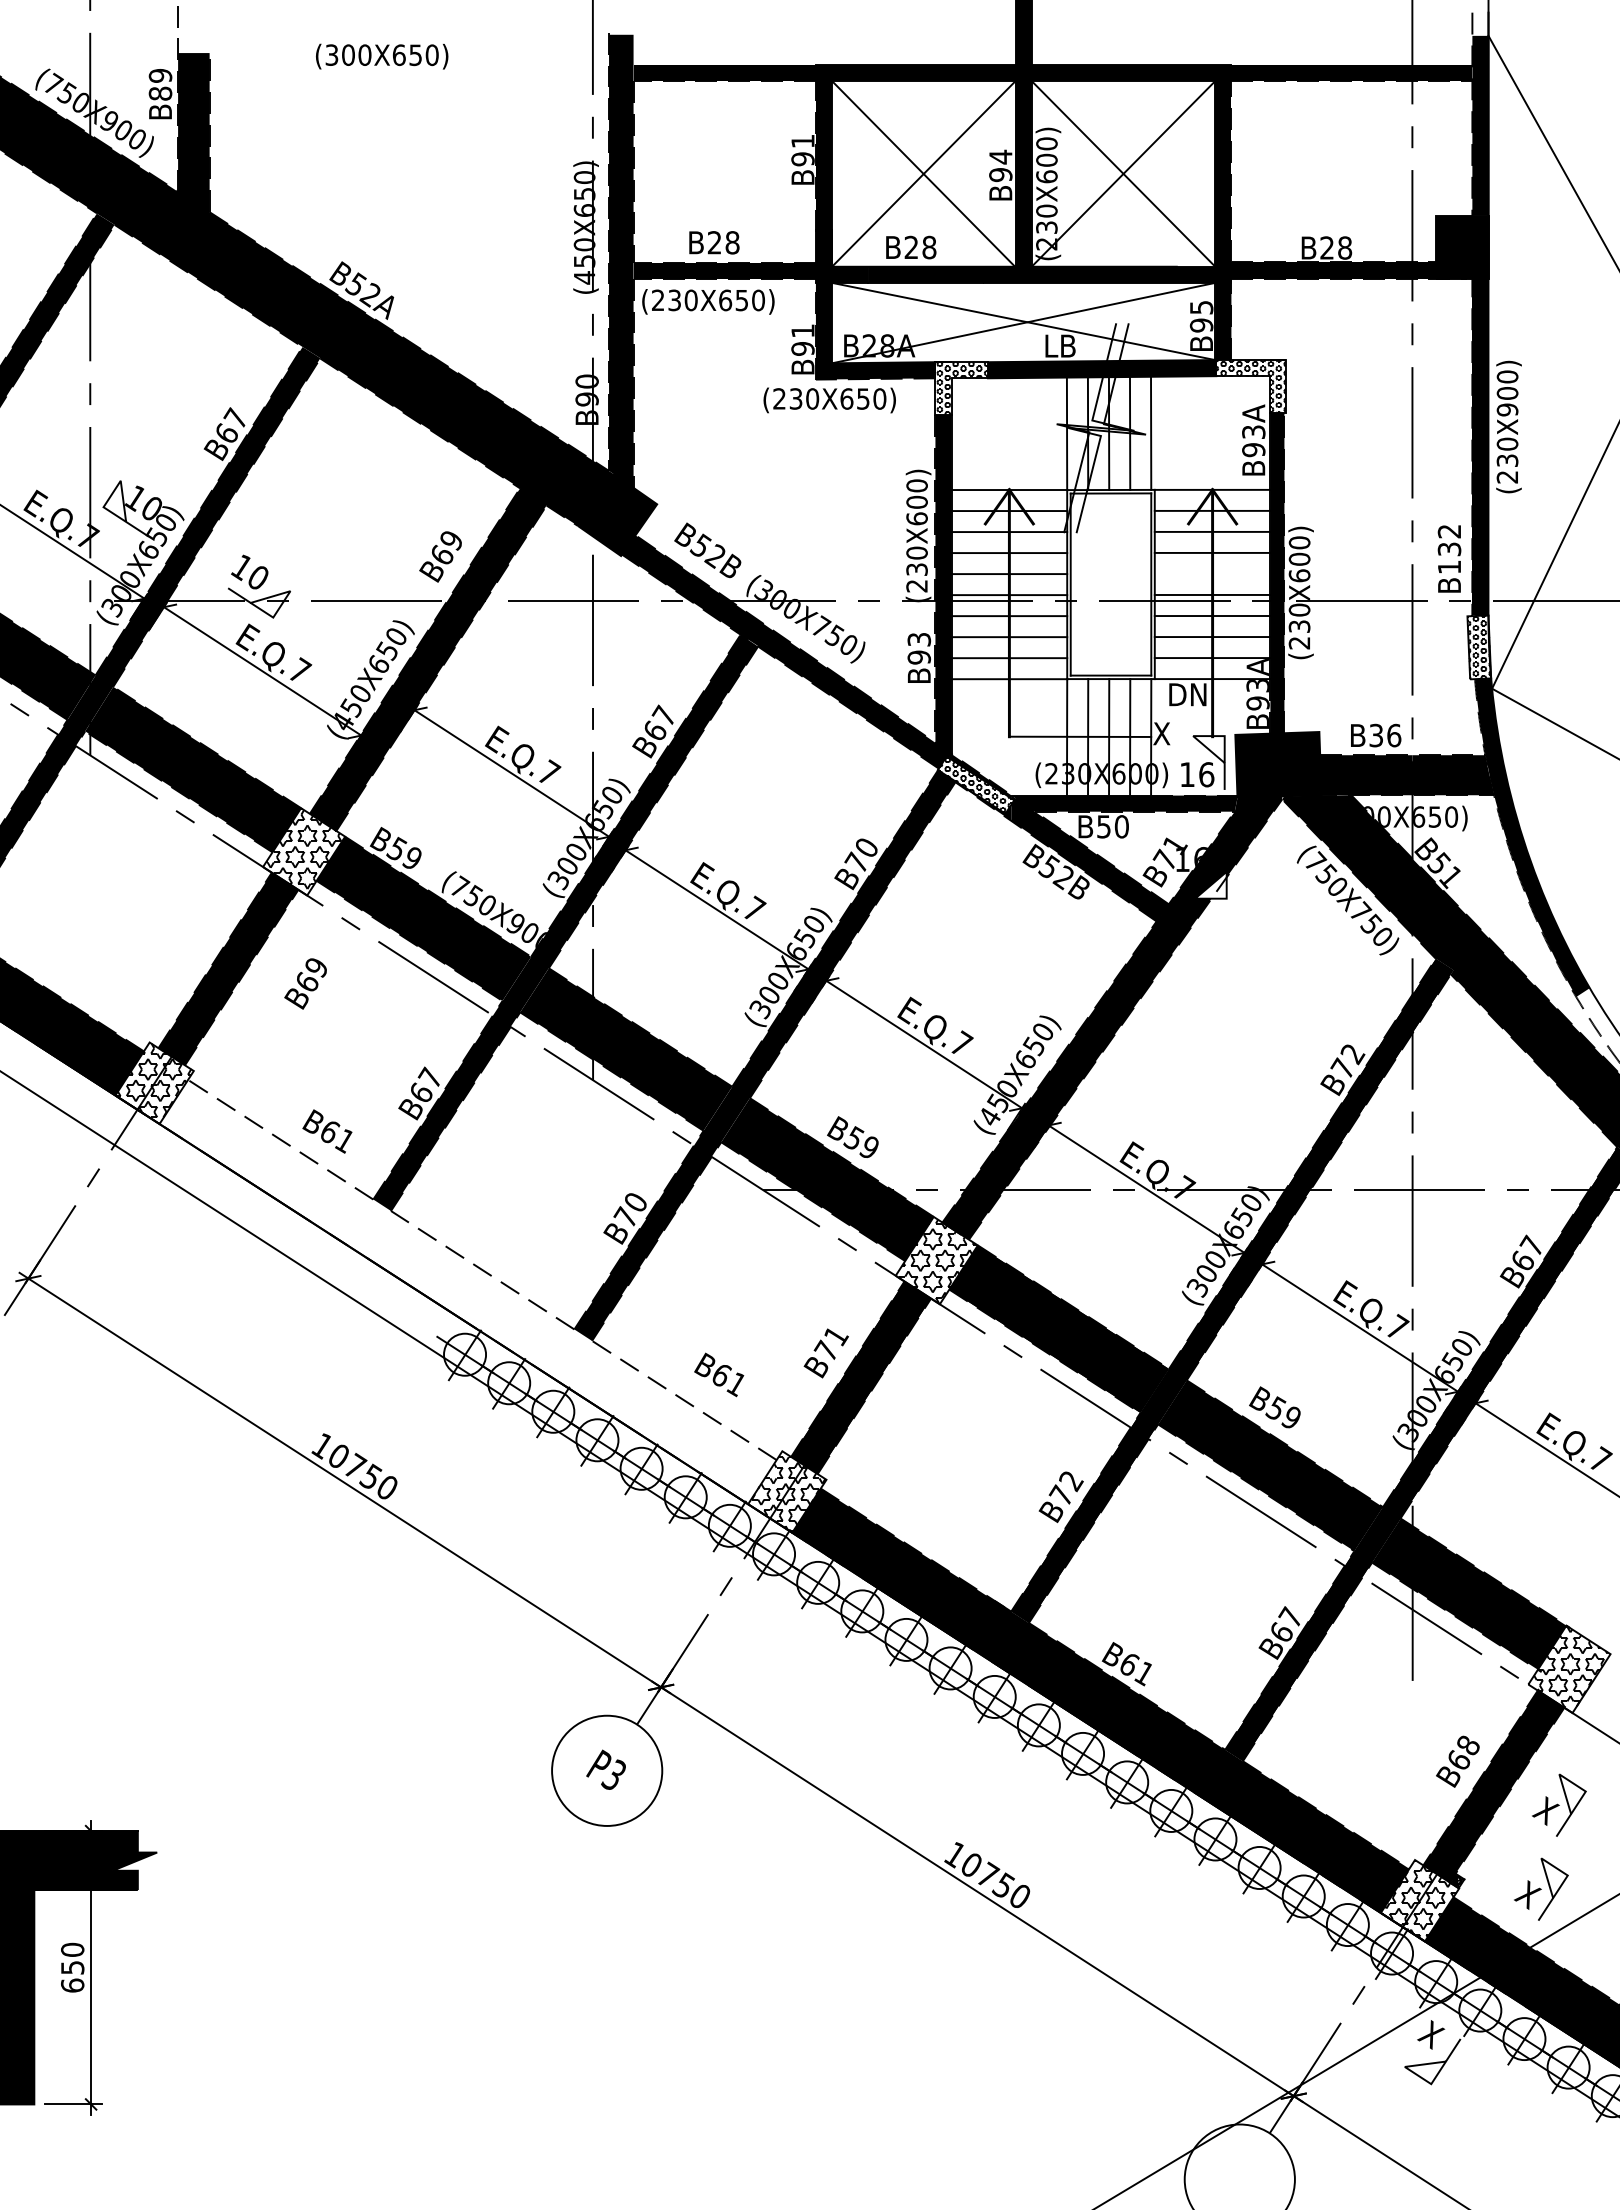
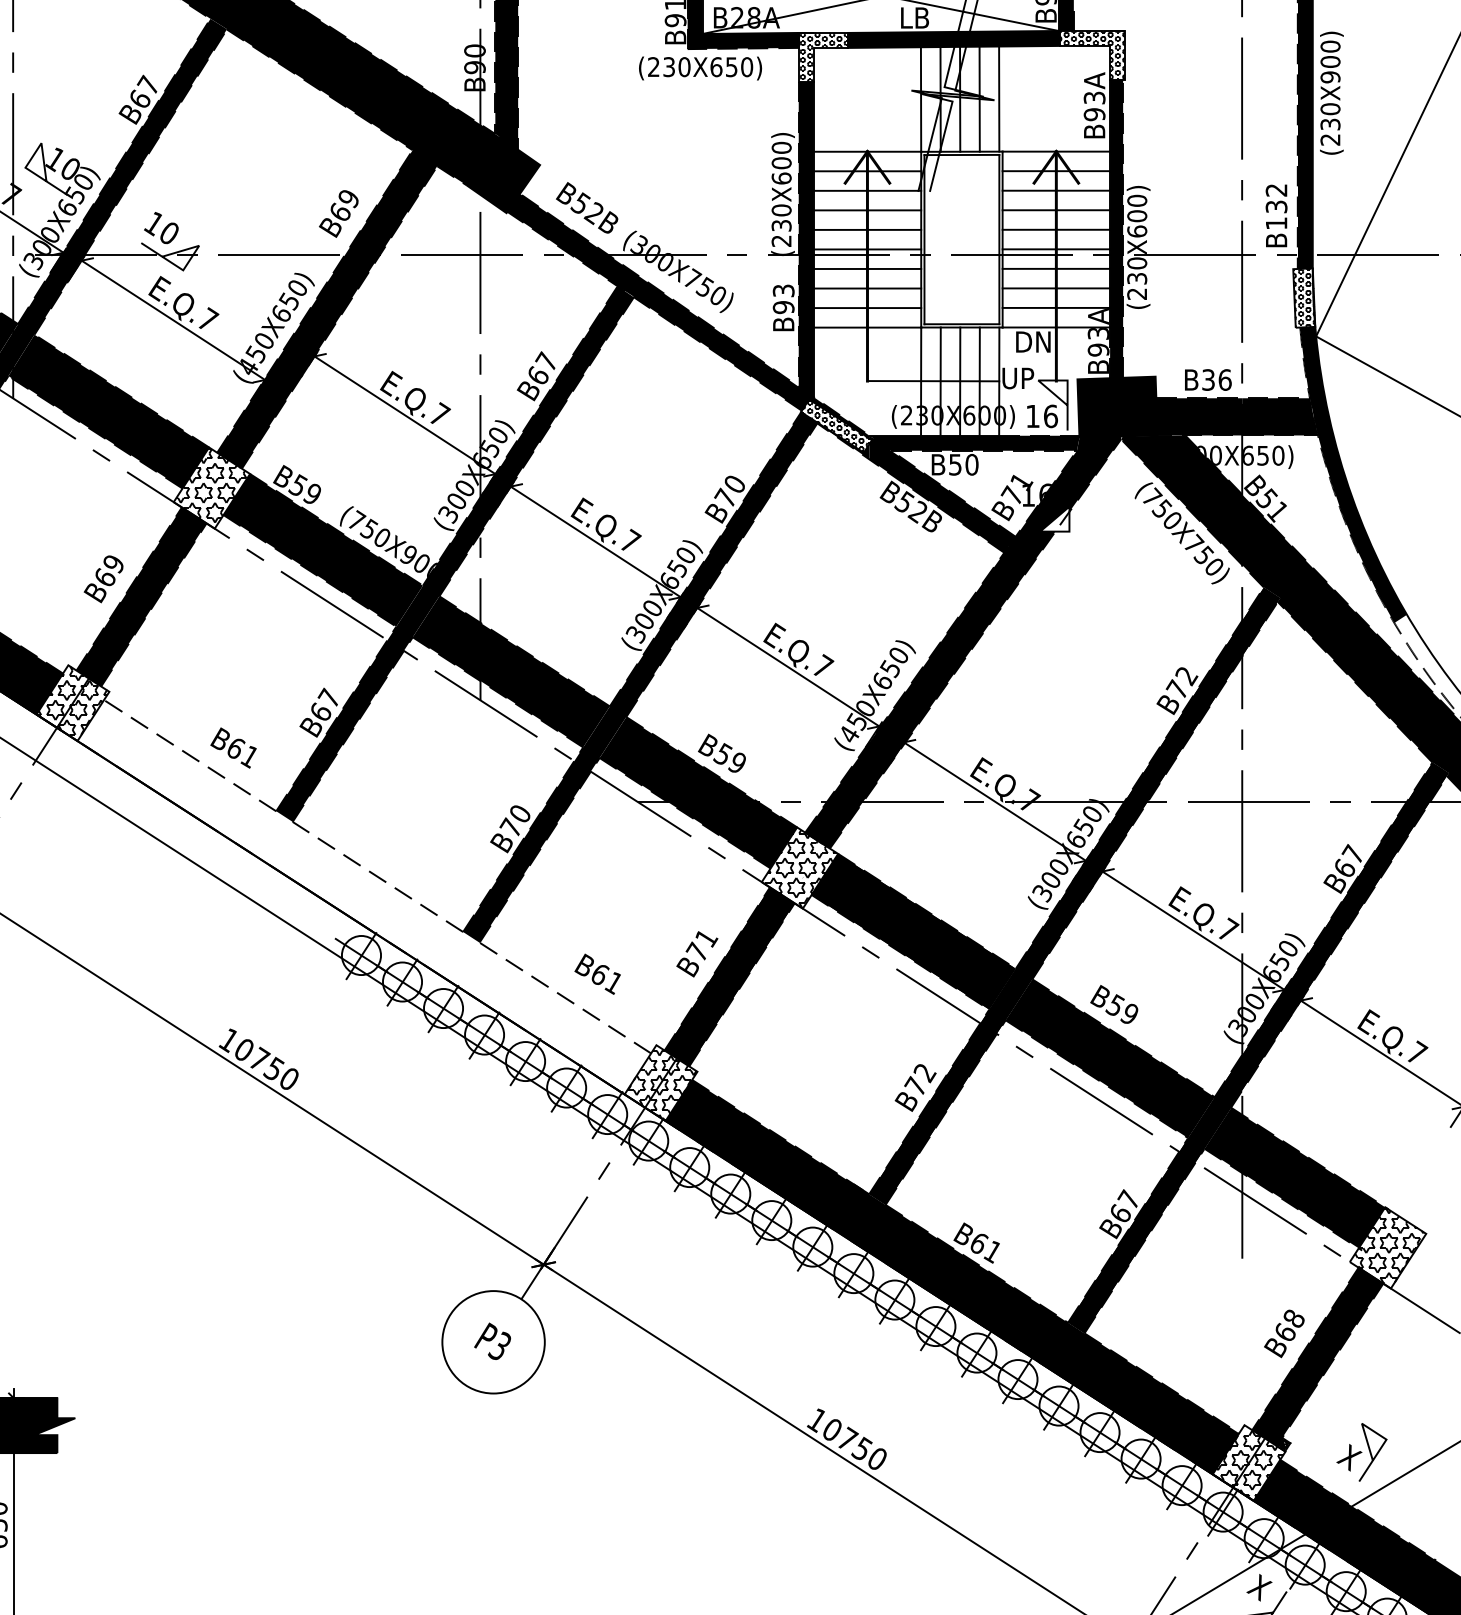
line: (1212, 573) -> (1056, 229), added
text: (1170, 733) -> (1017, 378), X -> UP
text: (305, 983) -> (103, 578), moved
part: (1559, 1804) -> (1378, 1373), removed

